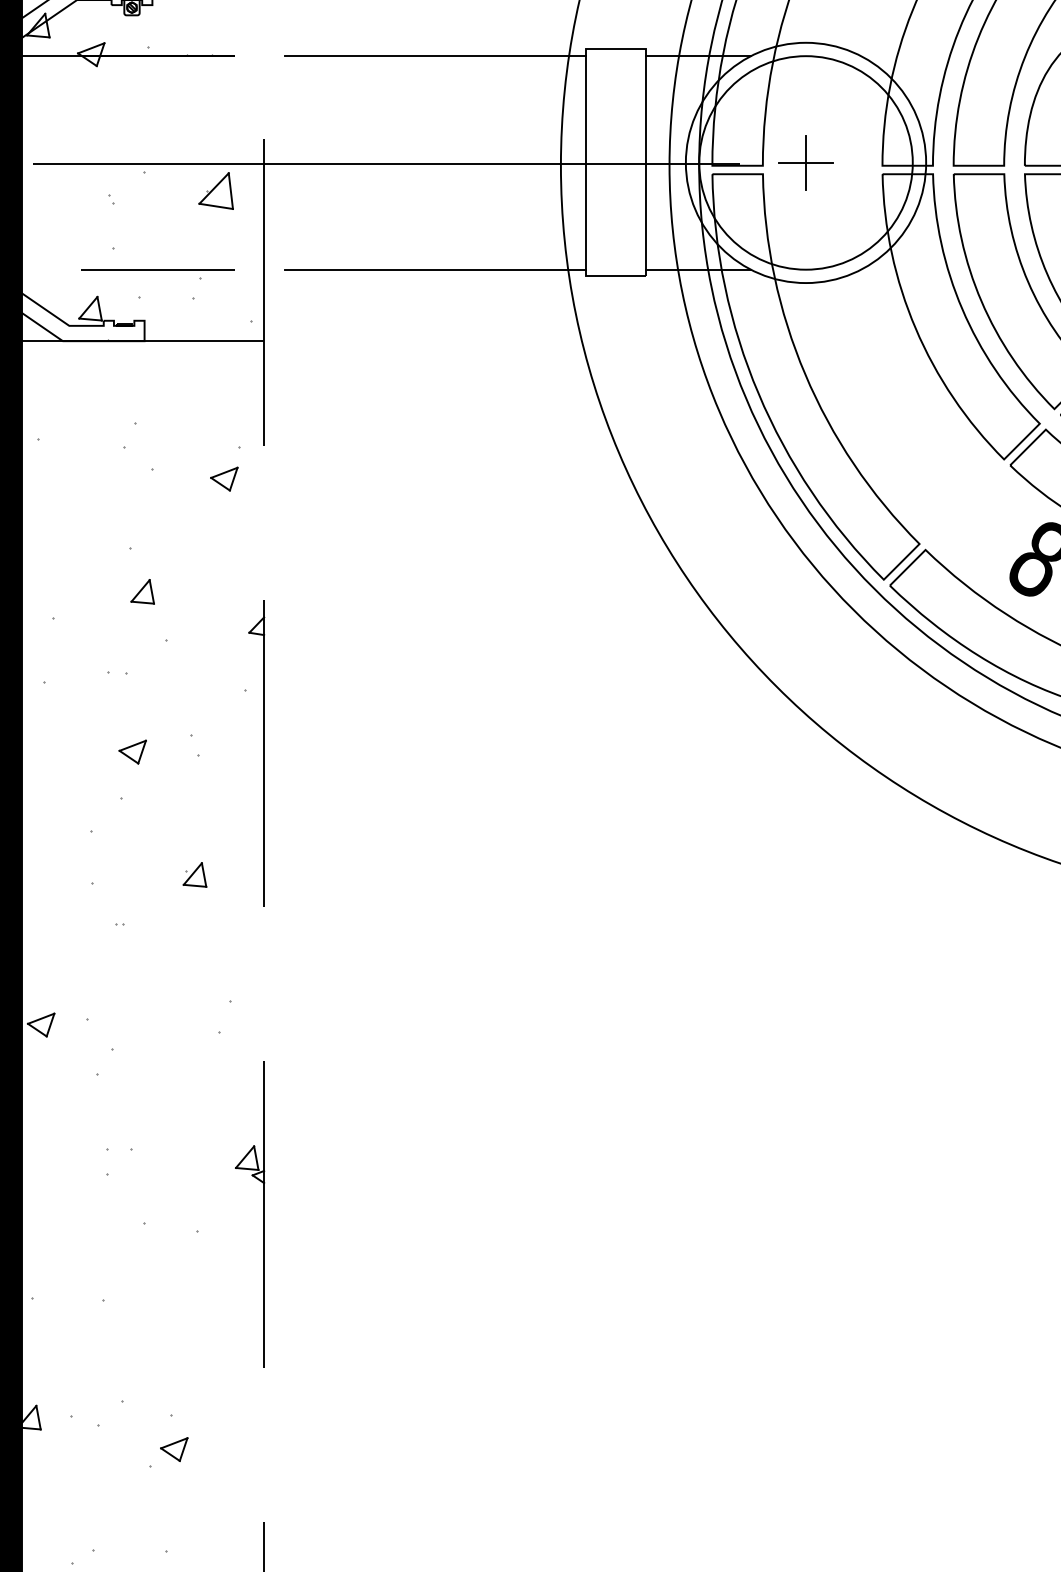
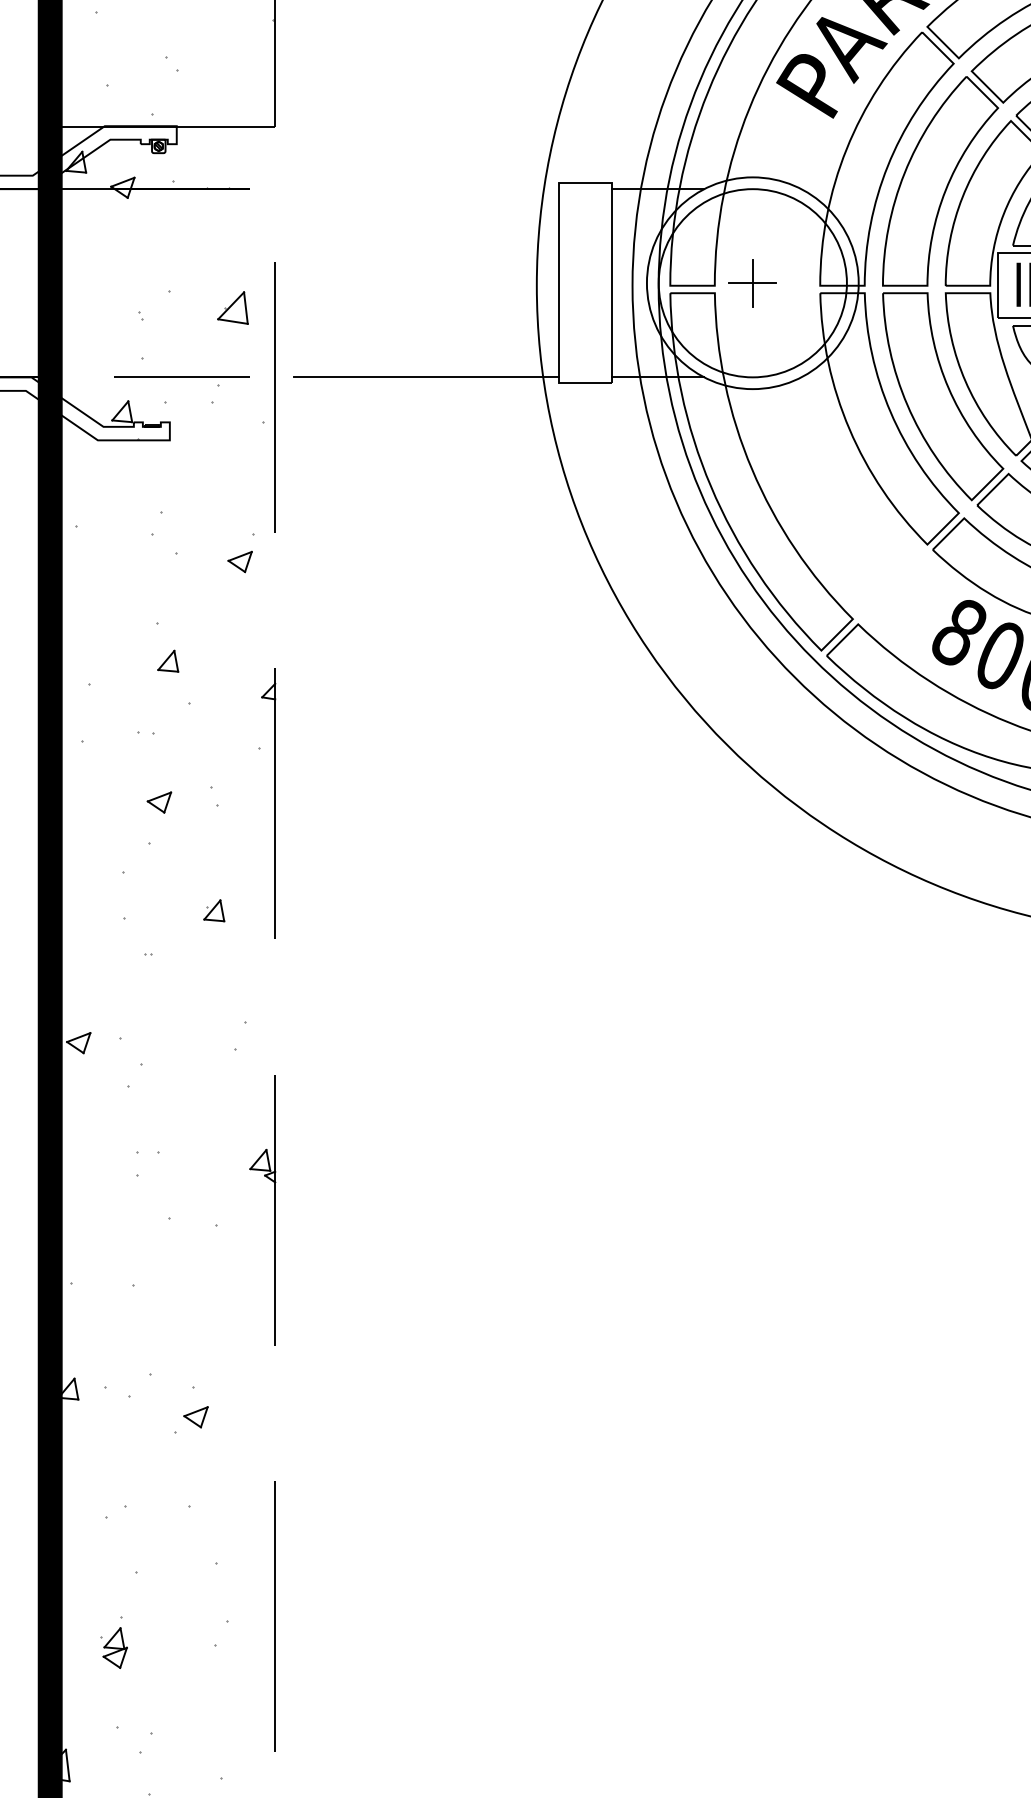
line: (434, 56) -> (425, 189), removed
line: (385, 164) -> (382, 284), removed
line: (136, 341) -> (162, 440), removed

